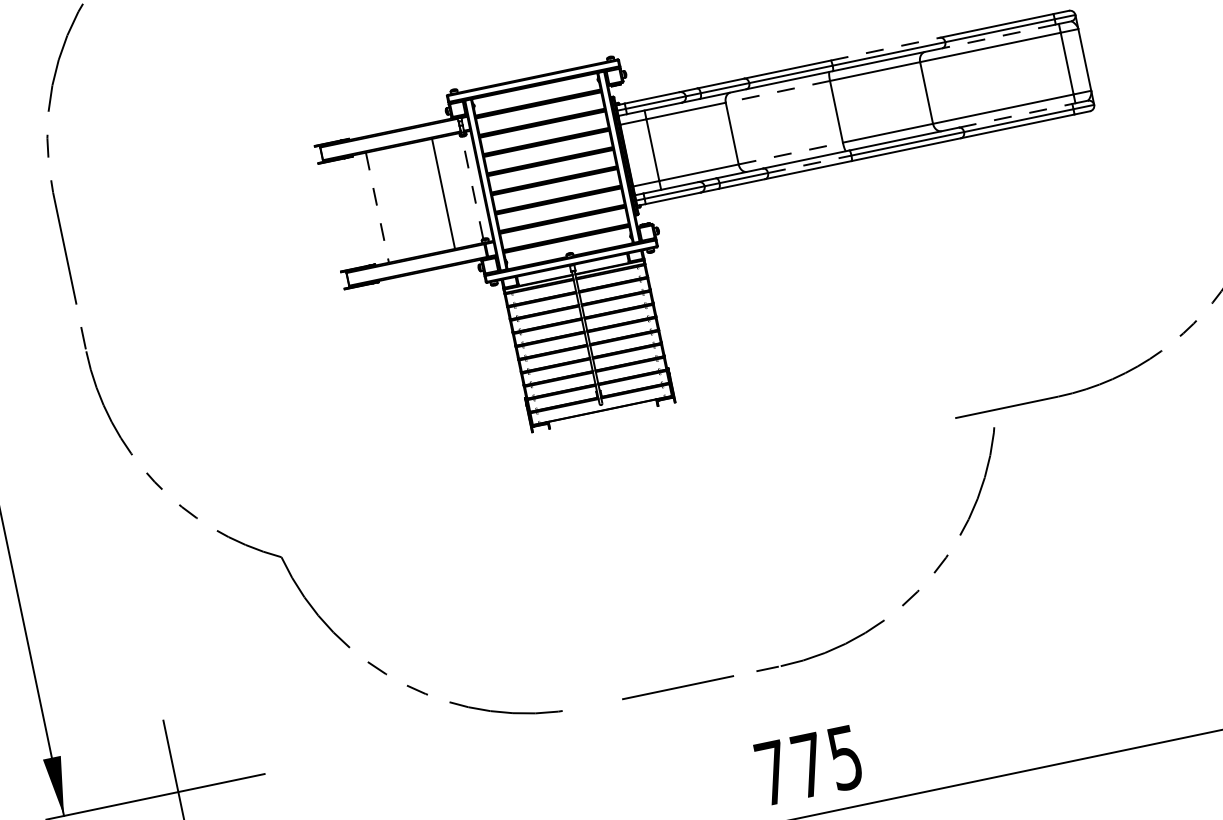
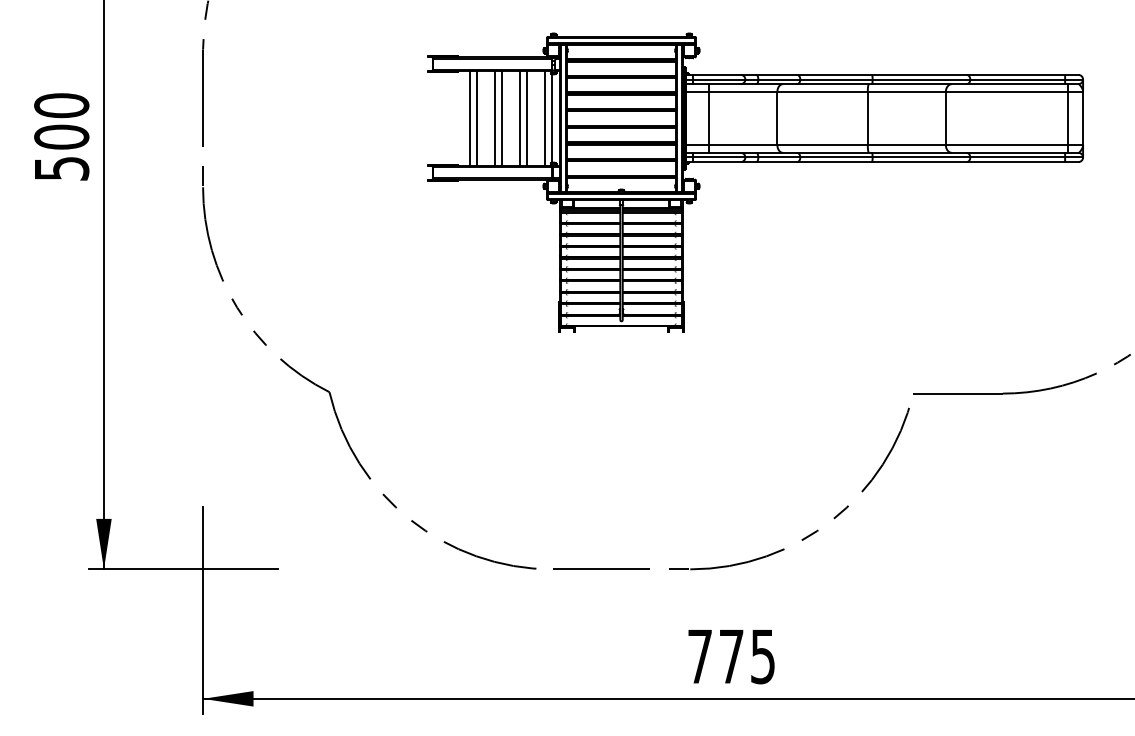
line: (998, 36) -> (1015, 84), dashed -> solid
line: (885, 48) -> (919, 74), dashed -> solid
line: (777, 91) -> (822, 91), dashed -> solid
line: (1016, 115) -> (1016, 152), dashed -> solid
line: (791, 153) -> (823, 145), dashed -> solid
line: (809, 164) -> (836, 157), dashed -> solid
line: (472, 187) -> (552, 118), dashed -> solid
line: (464, 189) -> (545, 118), added
line: (435, 195) -> (520, 118), added
line: (413, 200) -> (501, 118), added
line: (407, 201) -> (495, 118), added
line: (385, 206) -> (476, 118), added
line: (377, 207) -> (469, 118), dashed -> solid
part: (845, 641) -> (748, 560), moved

